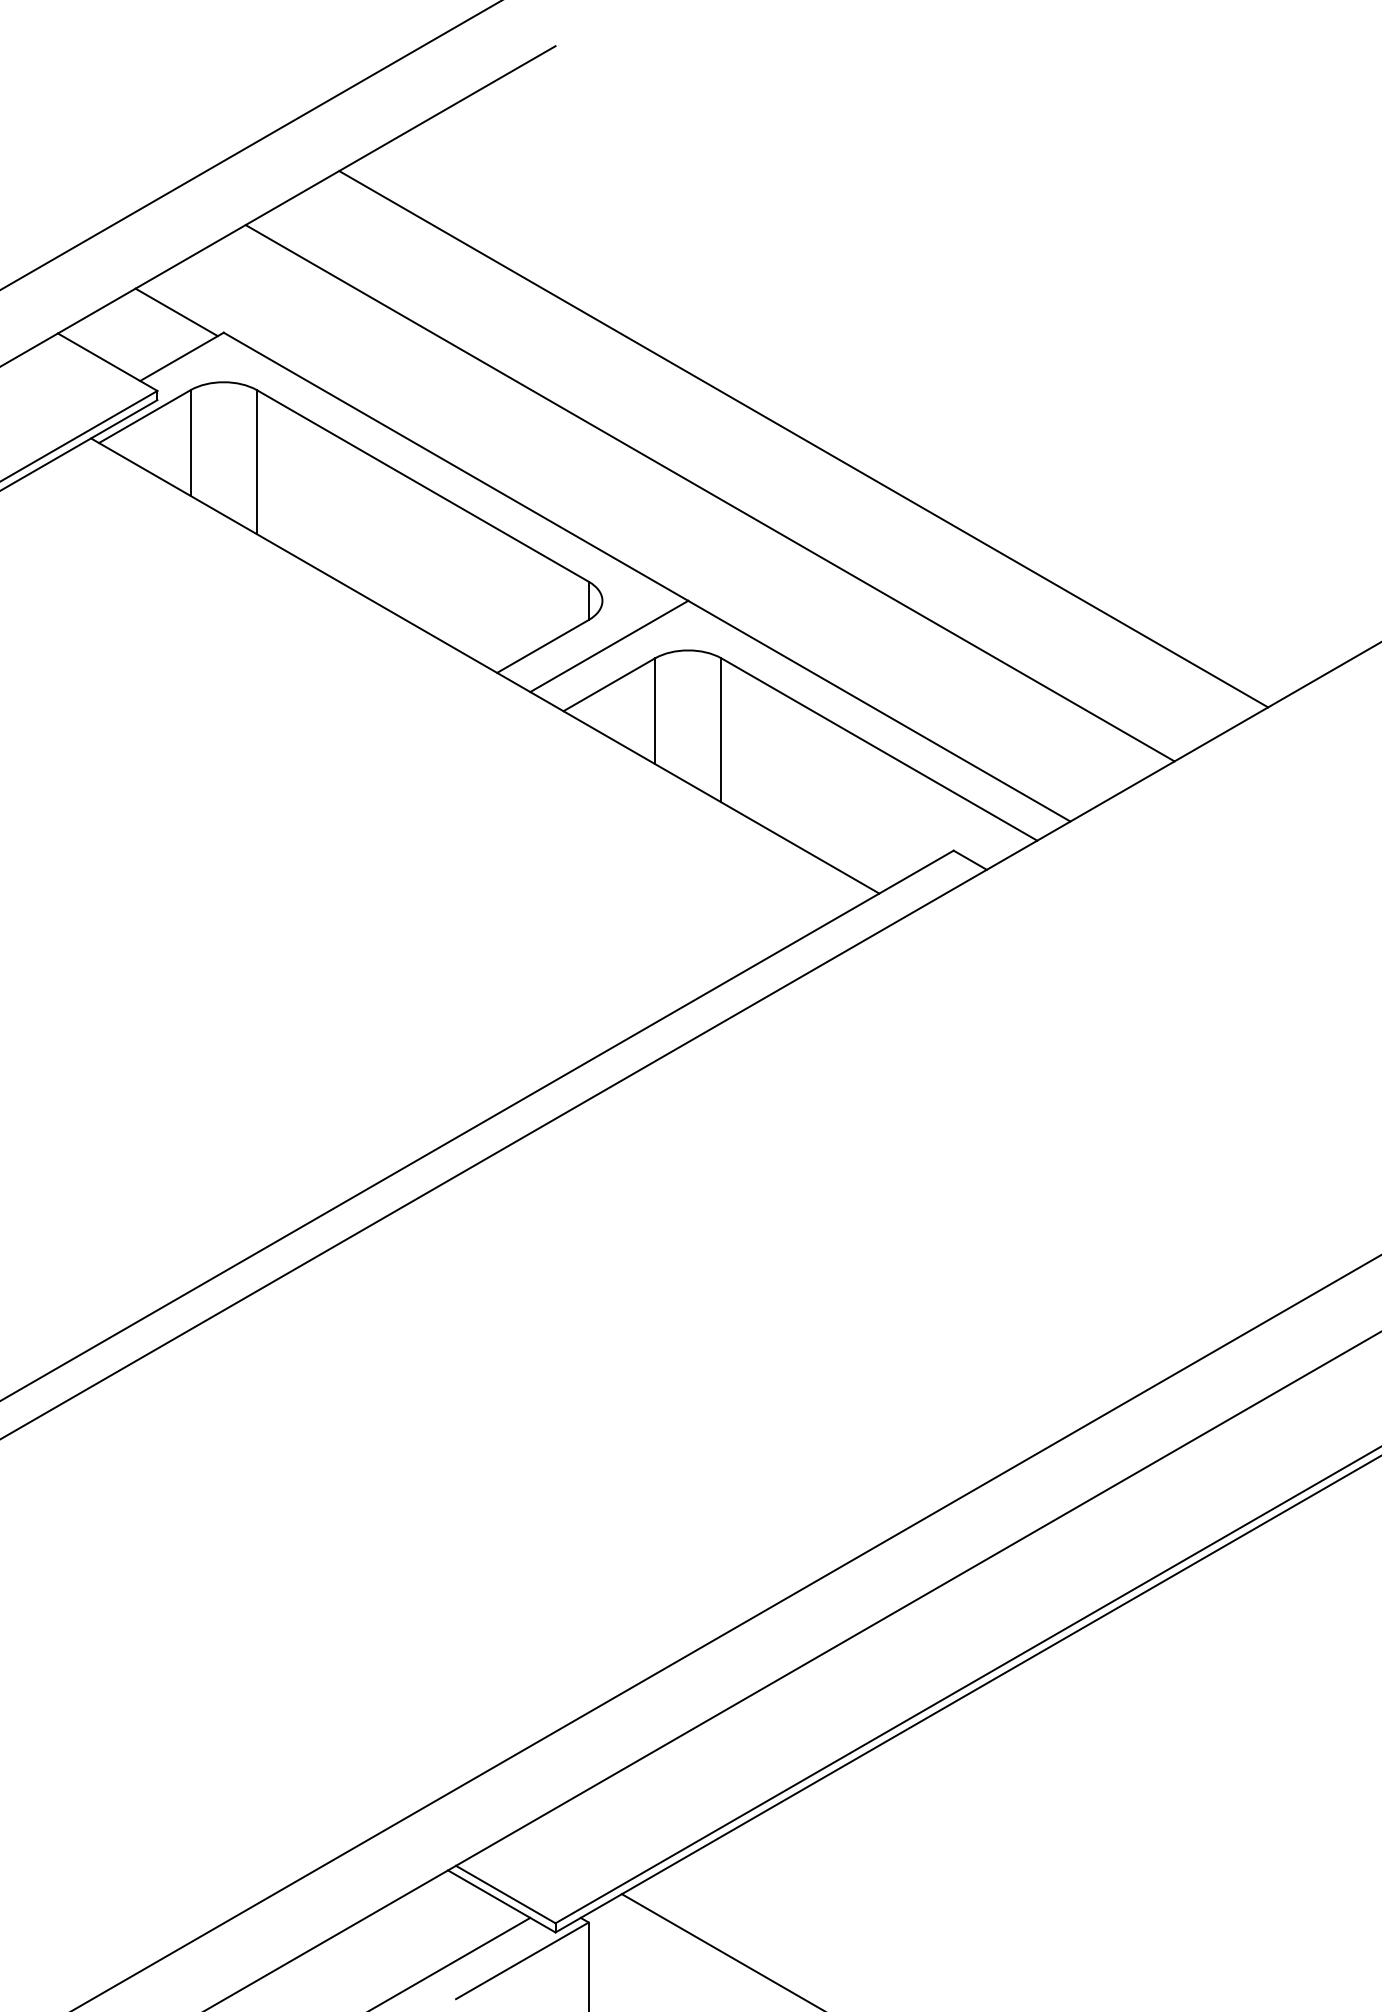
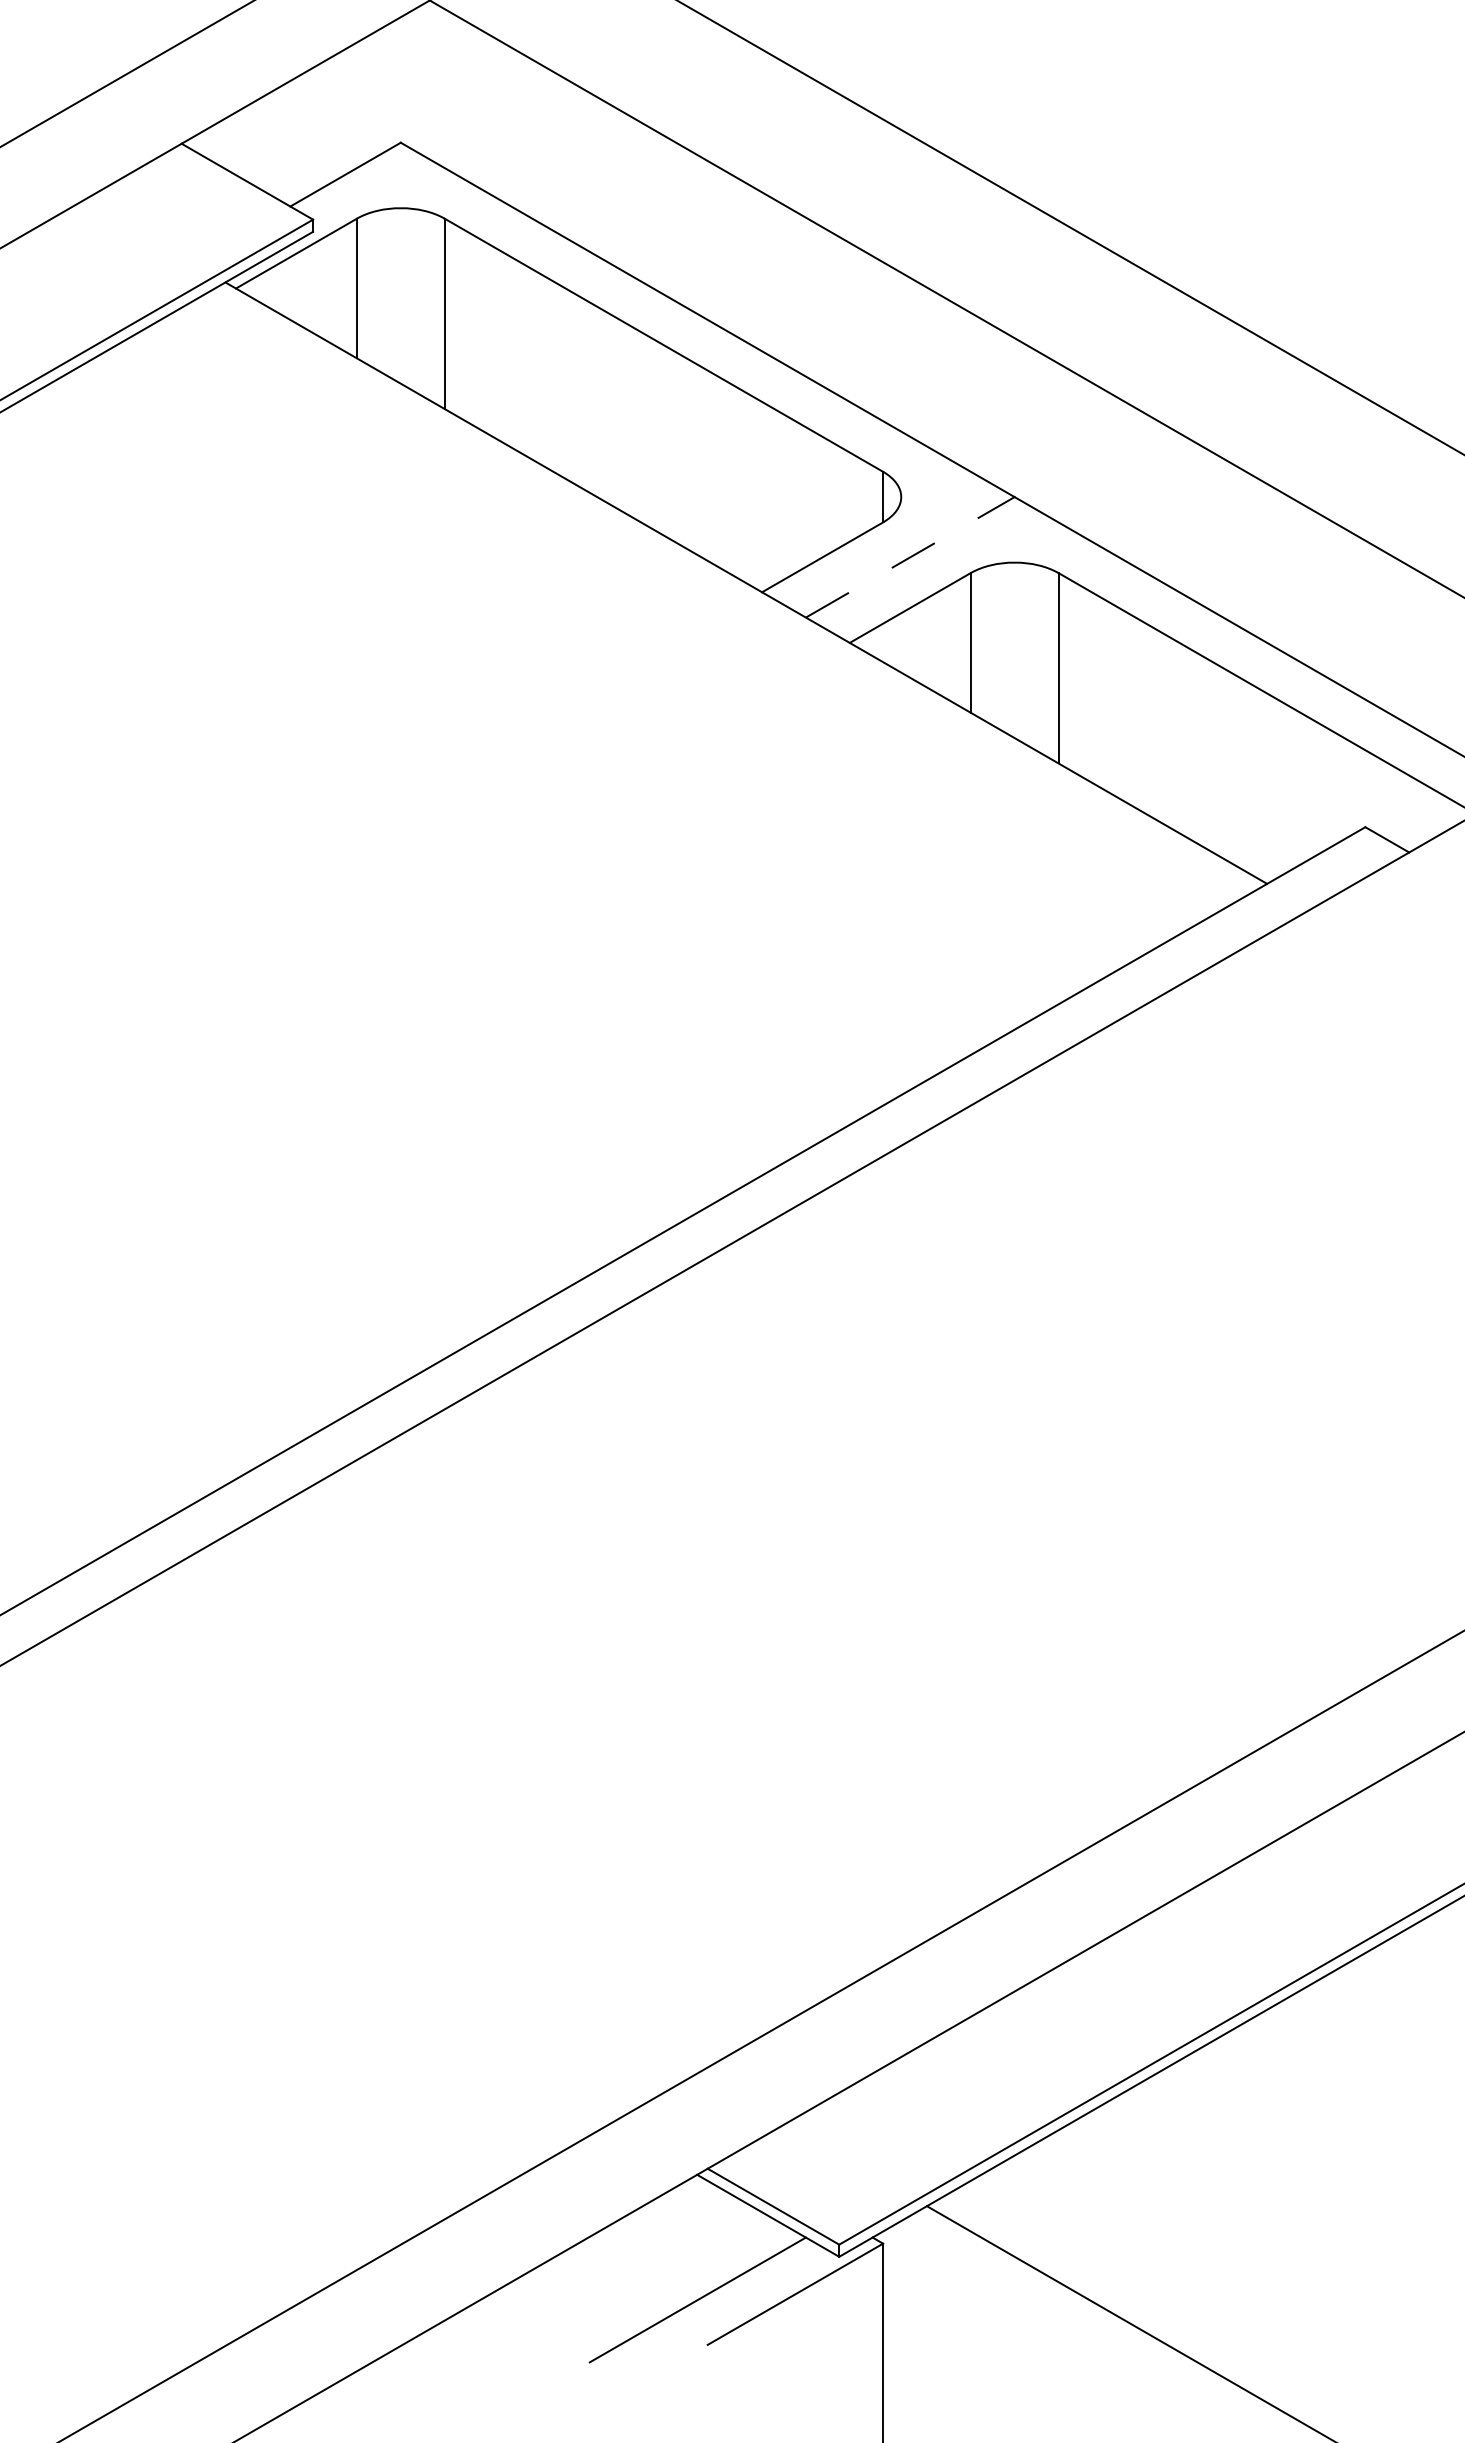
line: (176, 312) -> (338, 116), removed
line: (609, 646) -> (910, 557), solid -> dashed

